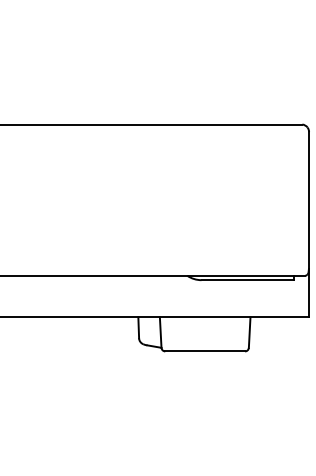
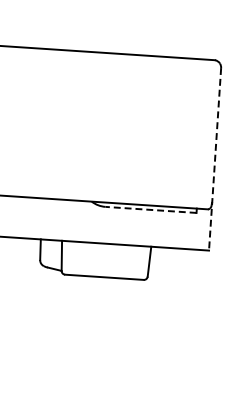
line: (309, 224) -> (215, 159), solid -> dashed
line: (247, 280) -> (150, 210), solid -> dashed

